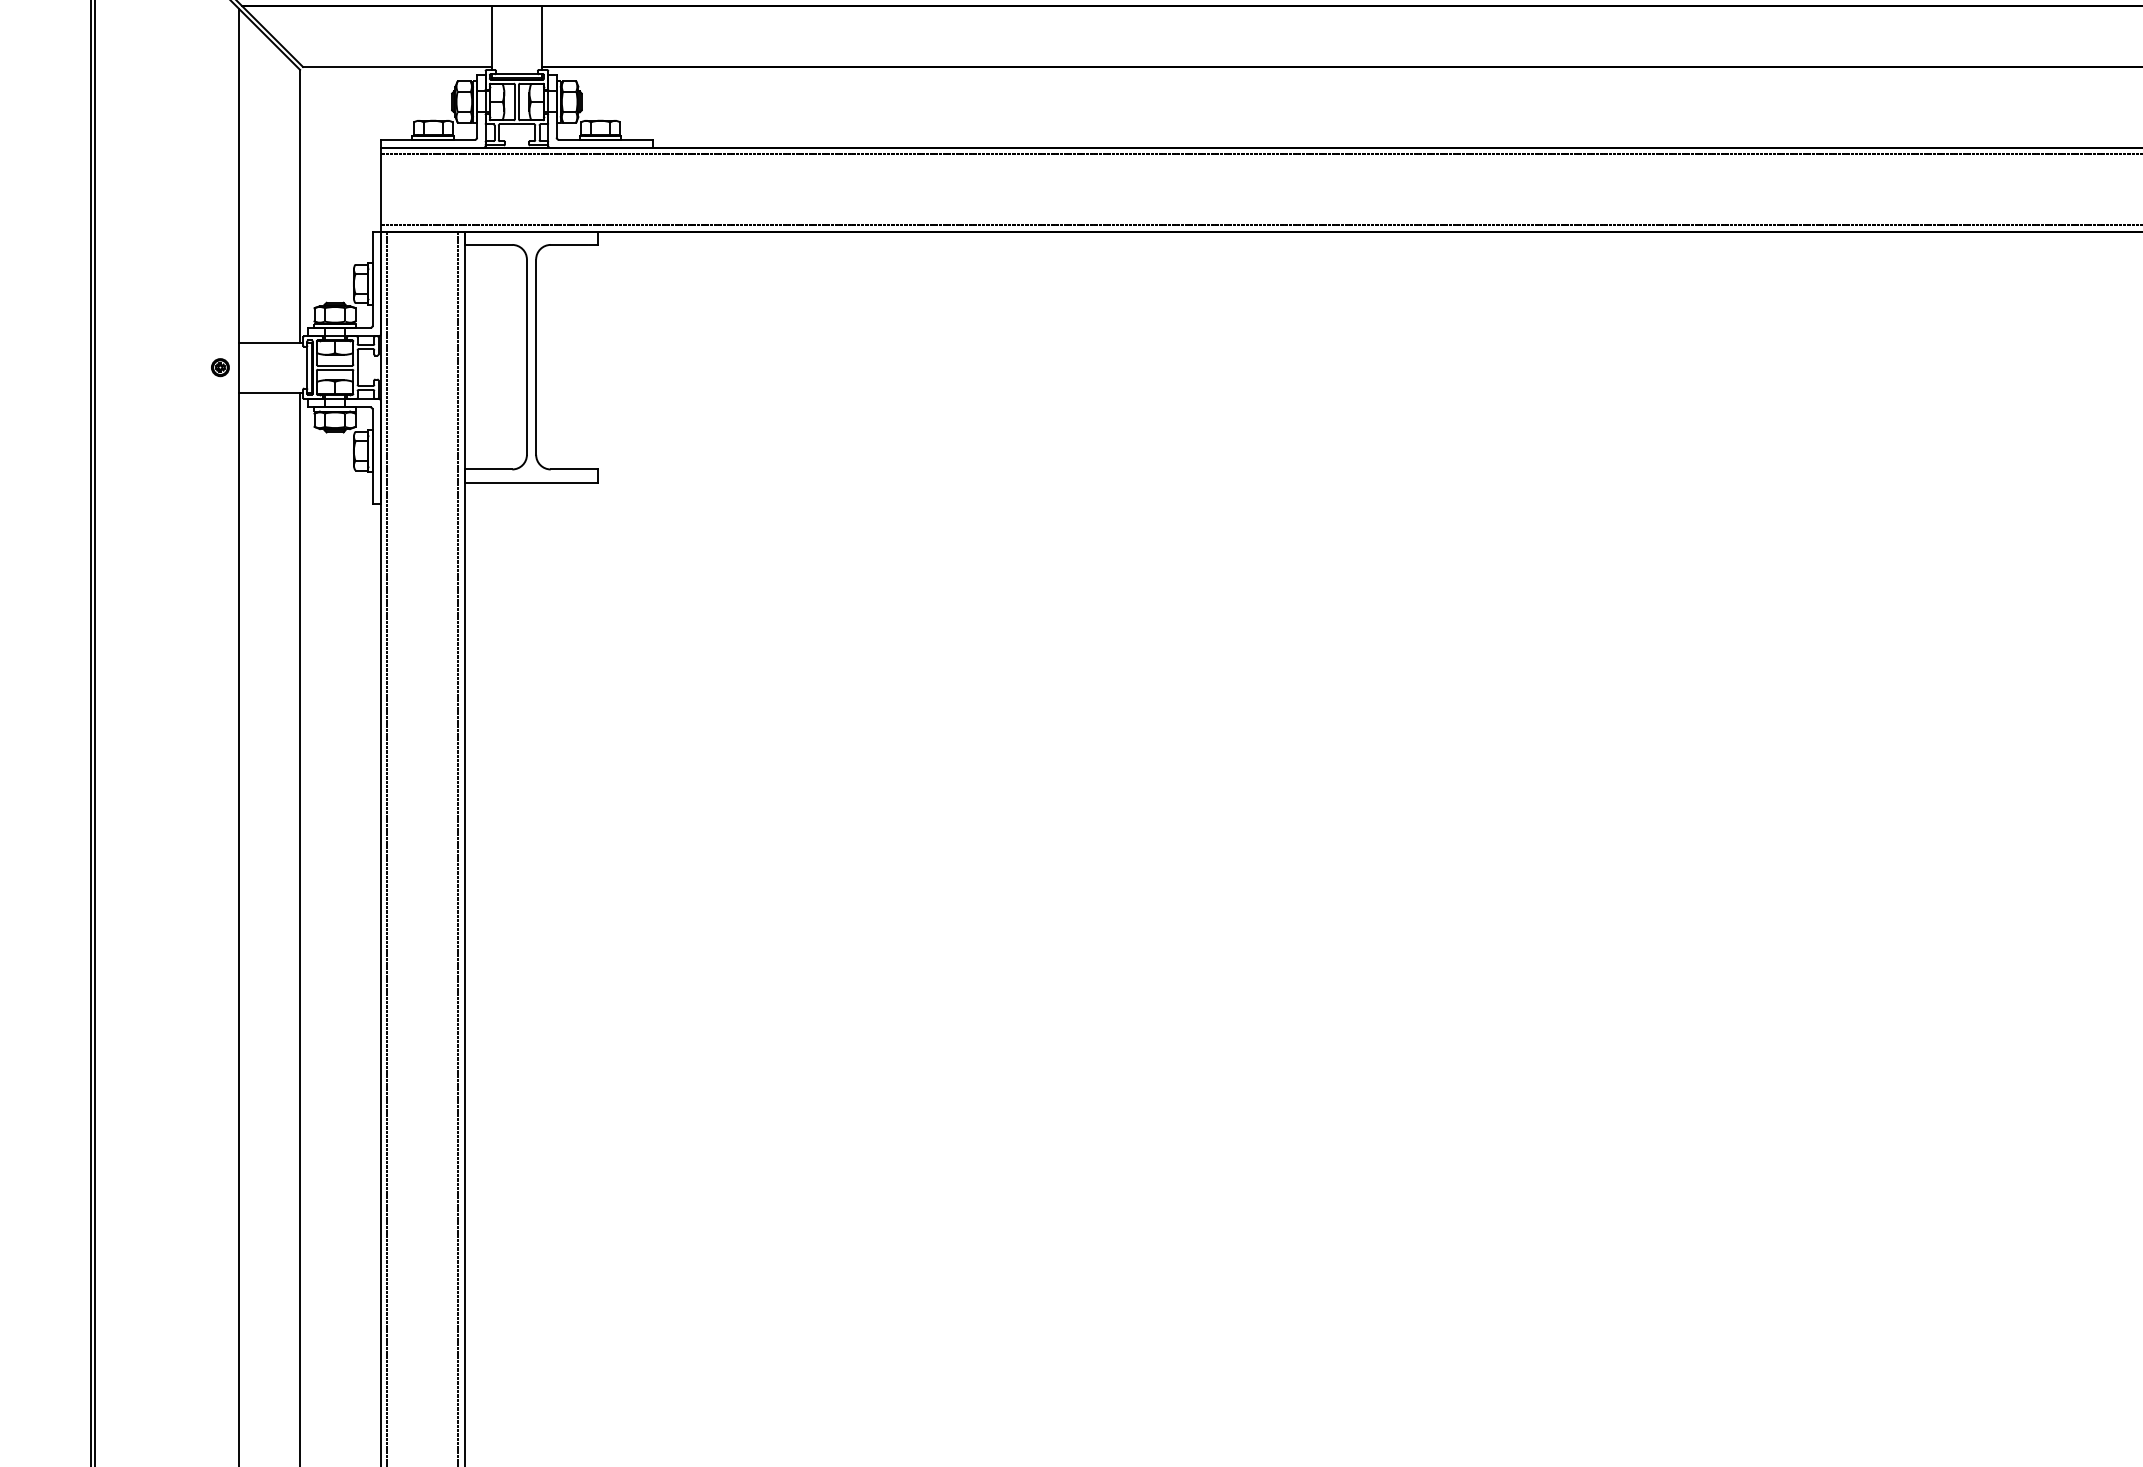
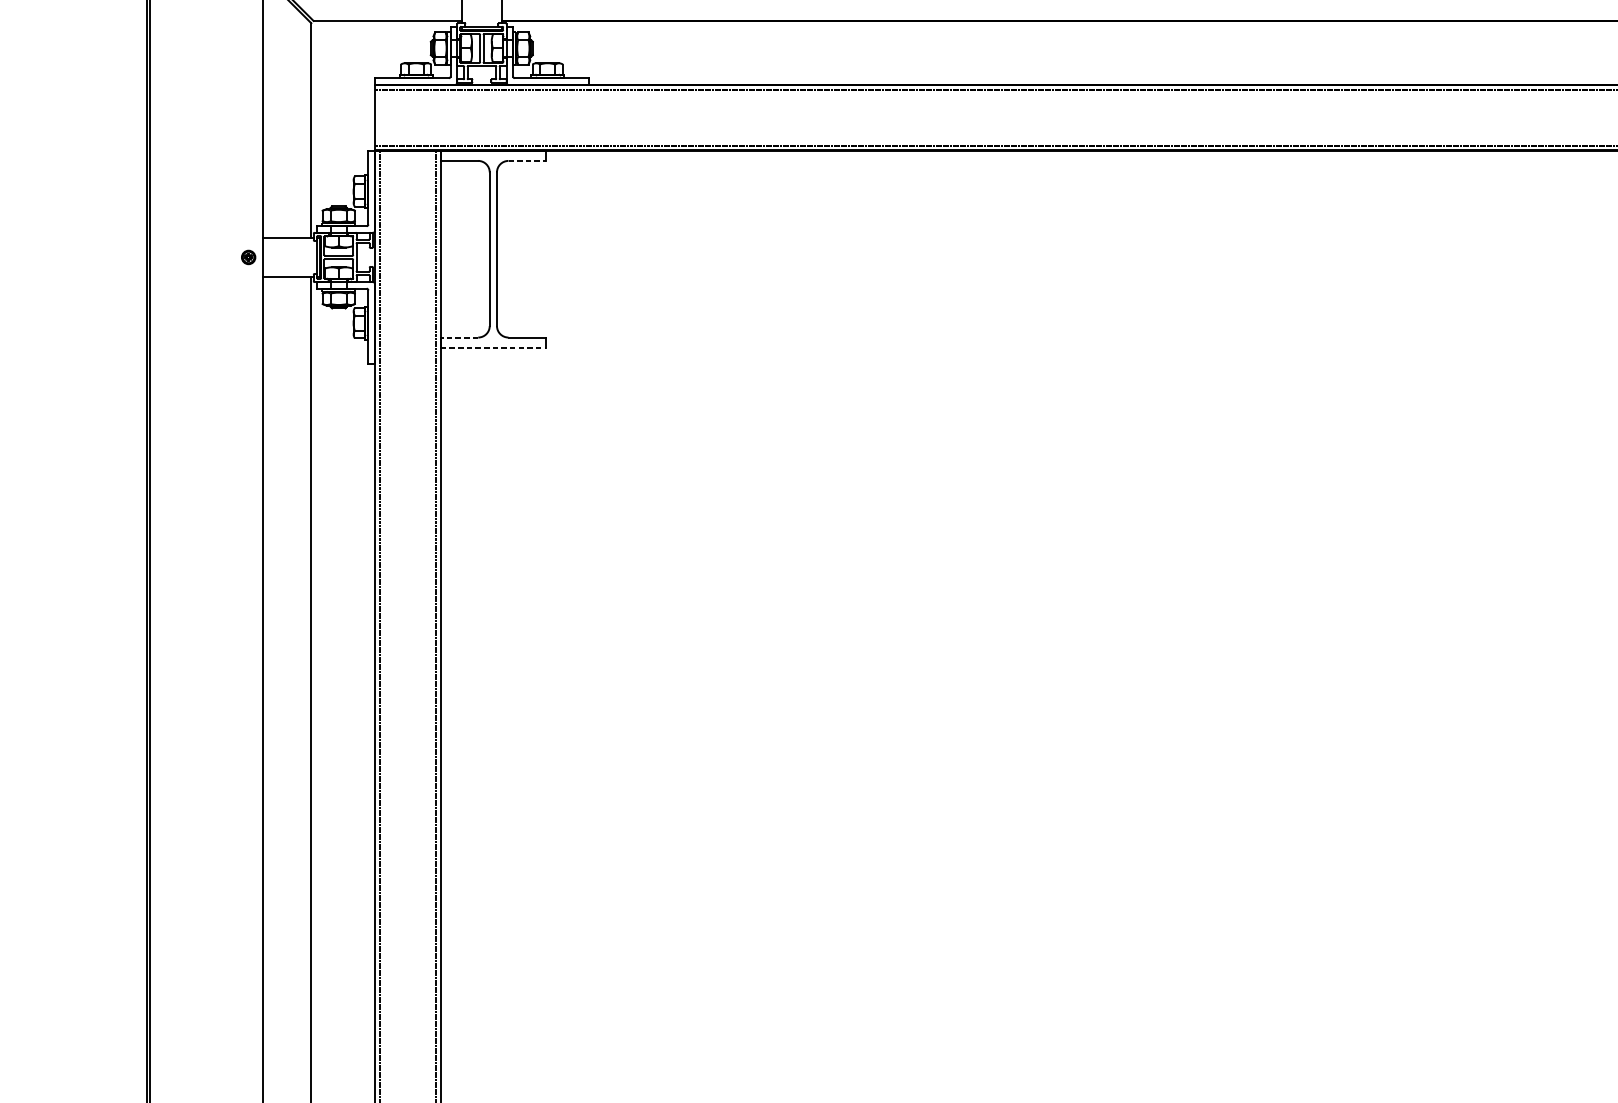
line: (574, 244) -> (527, 160), solid -> dashed
line: (488, 469) -> (459, 337), solid -> dashed
line: (531, 482) -> (493, 347), solid -> dashed

